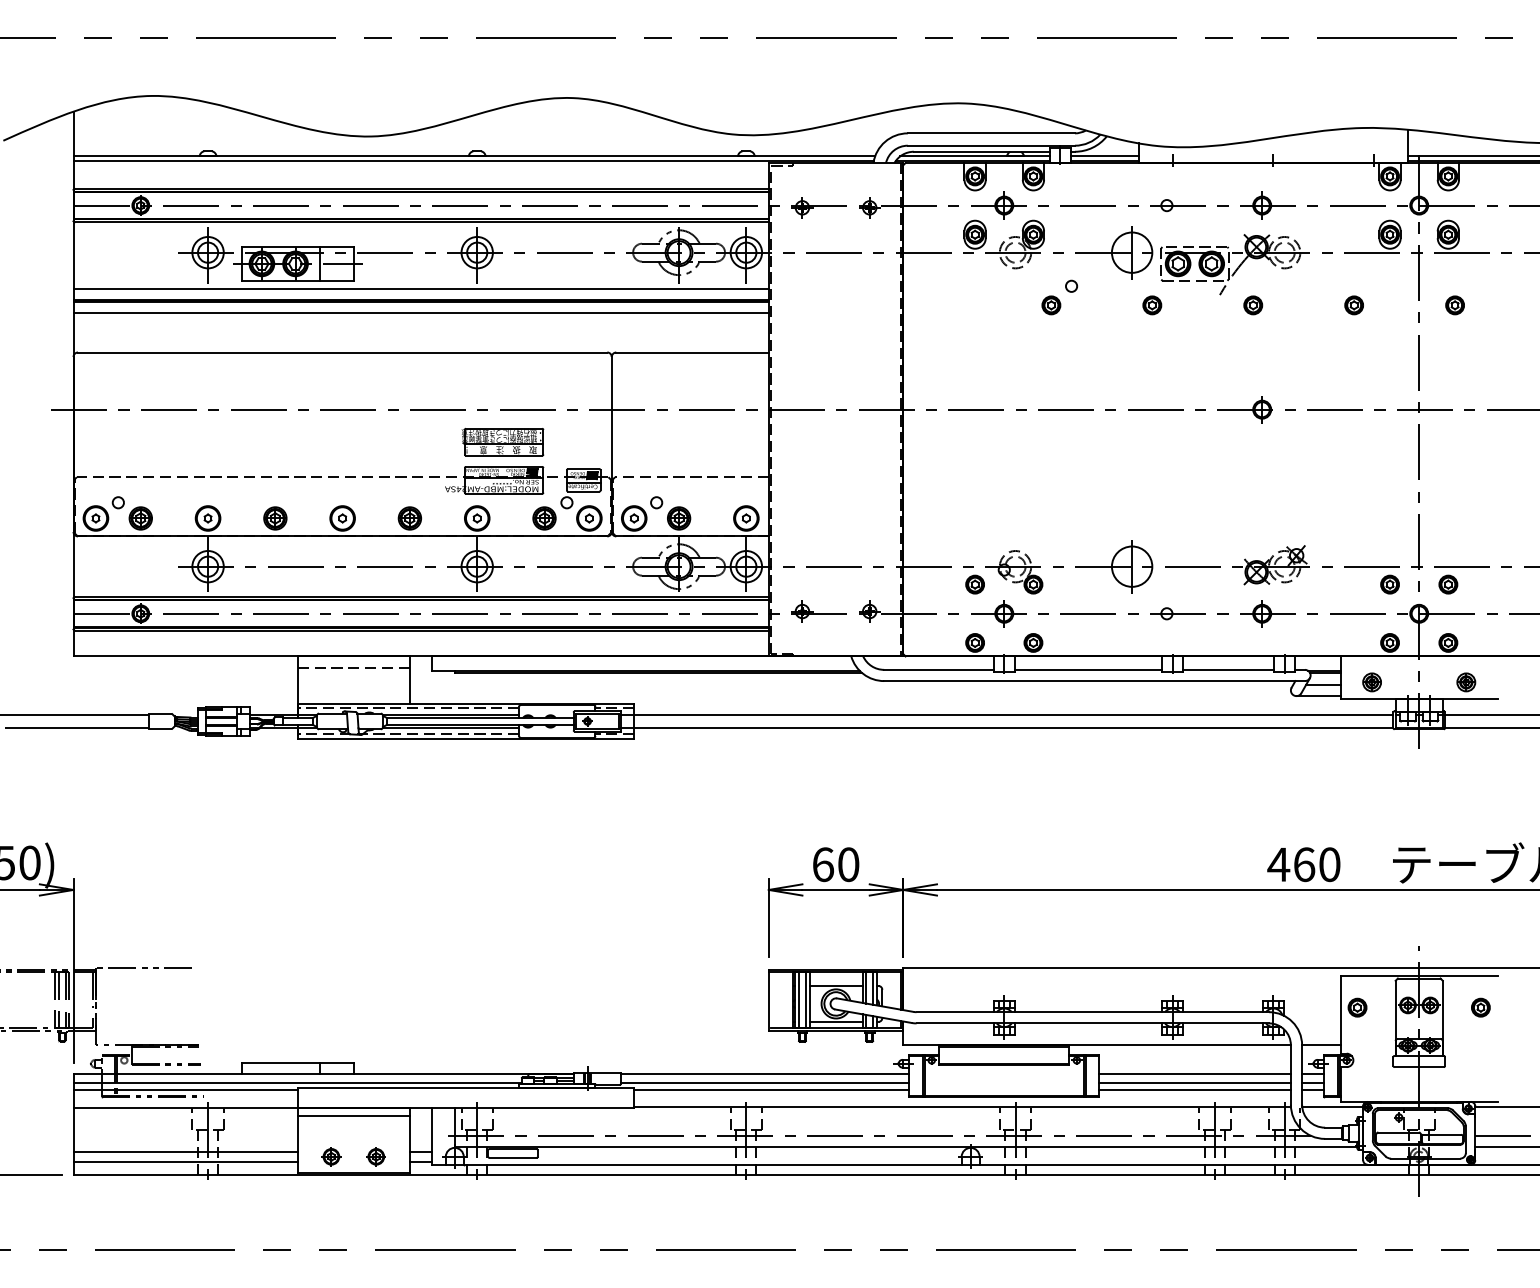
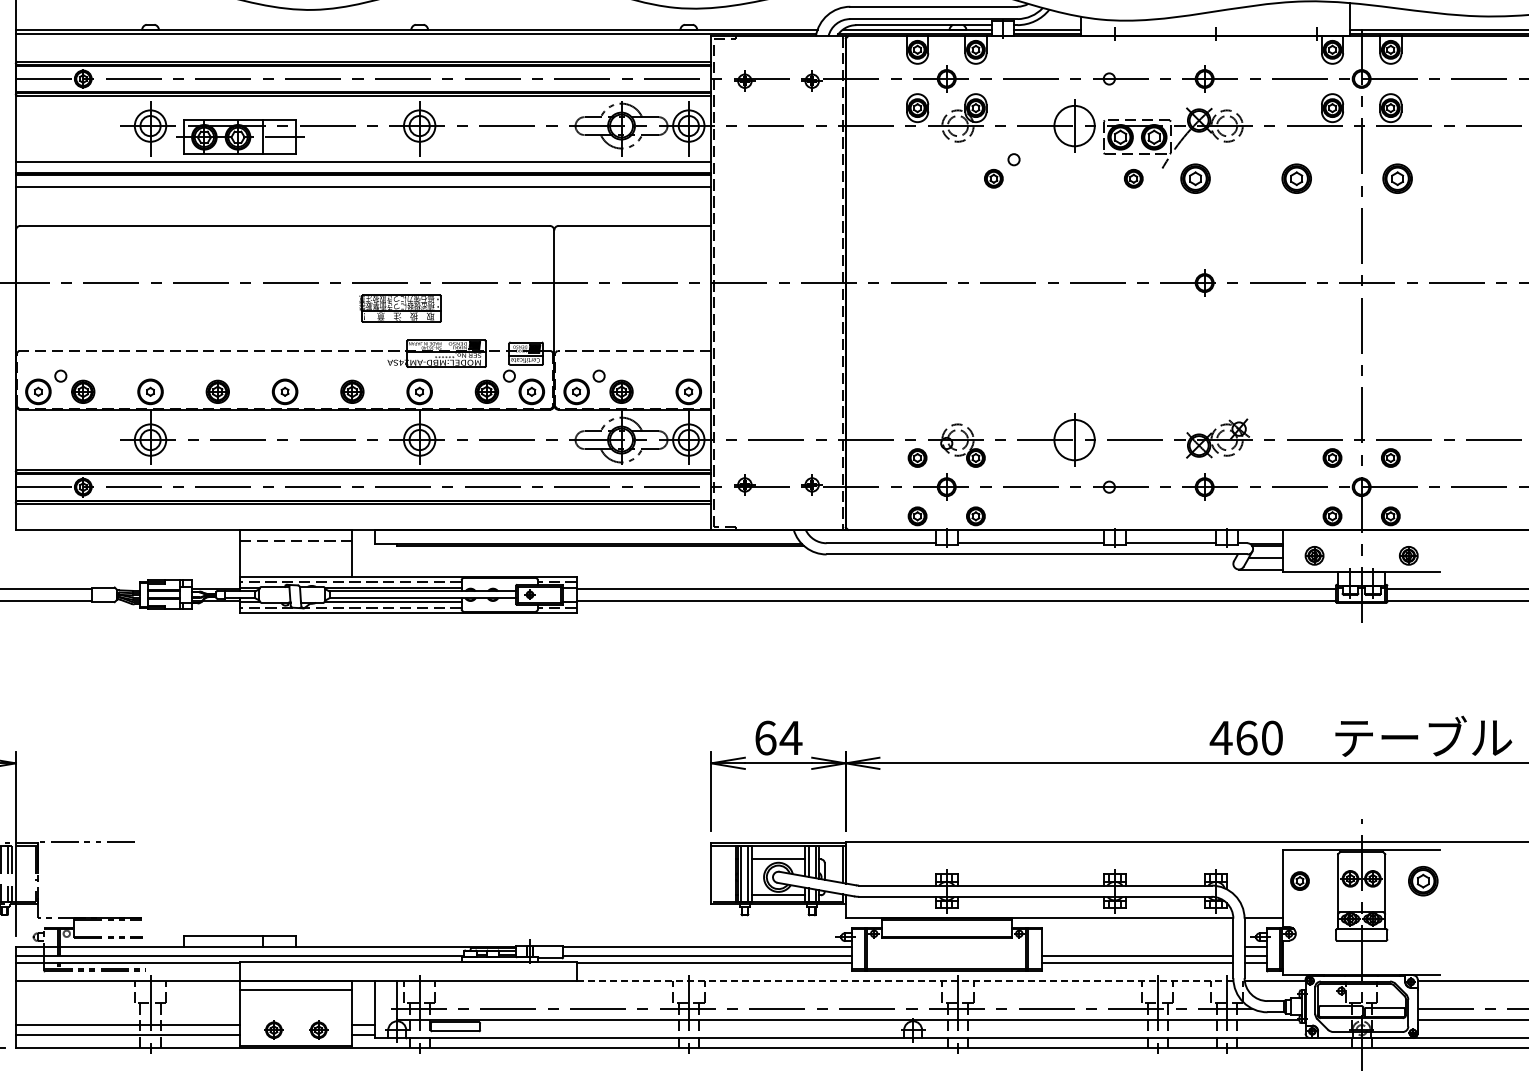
part: (1152, 305) -> (1133, 178), moved
part: (1253, 305) -> (1195, 178), size x1.6
part: (1353, 305) -> (1295, 178), size x1.6
part: (1454, 305) -> (1396, 178), size x1.6
part: (502, 442) -> (399, 308), moved
text: (848, 864) -> (790, 737), 60 -> 64
part: (1480, 1007) -> (1422, 880), size x1.6
line: (1194, 1073) -> (1136, 946), removed
line: (962, 1107) -> (904, 980), solid -> dashed

